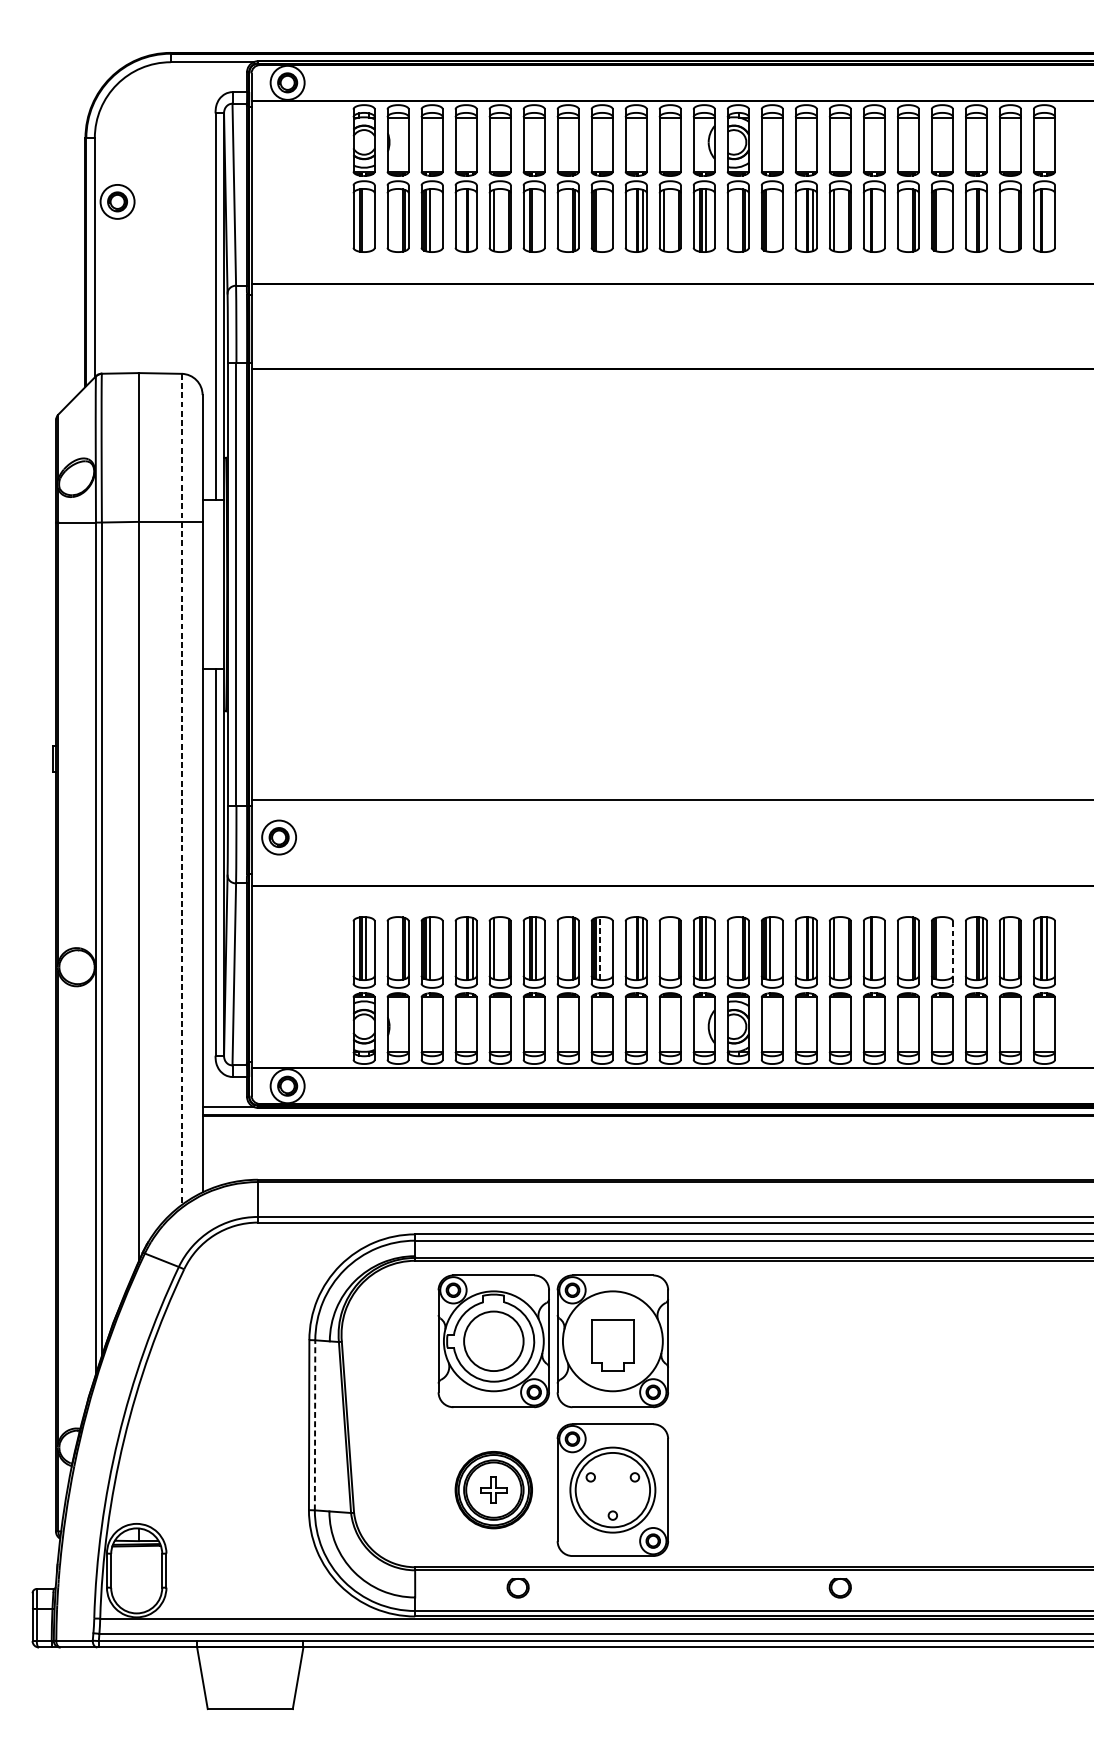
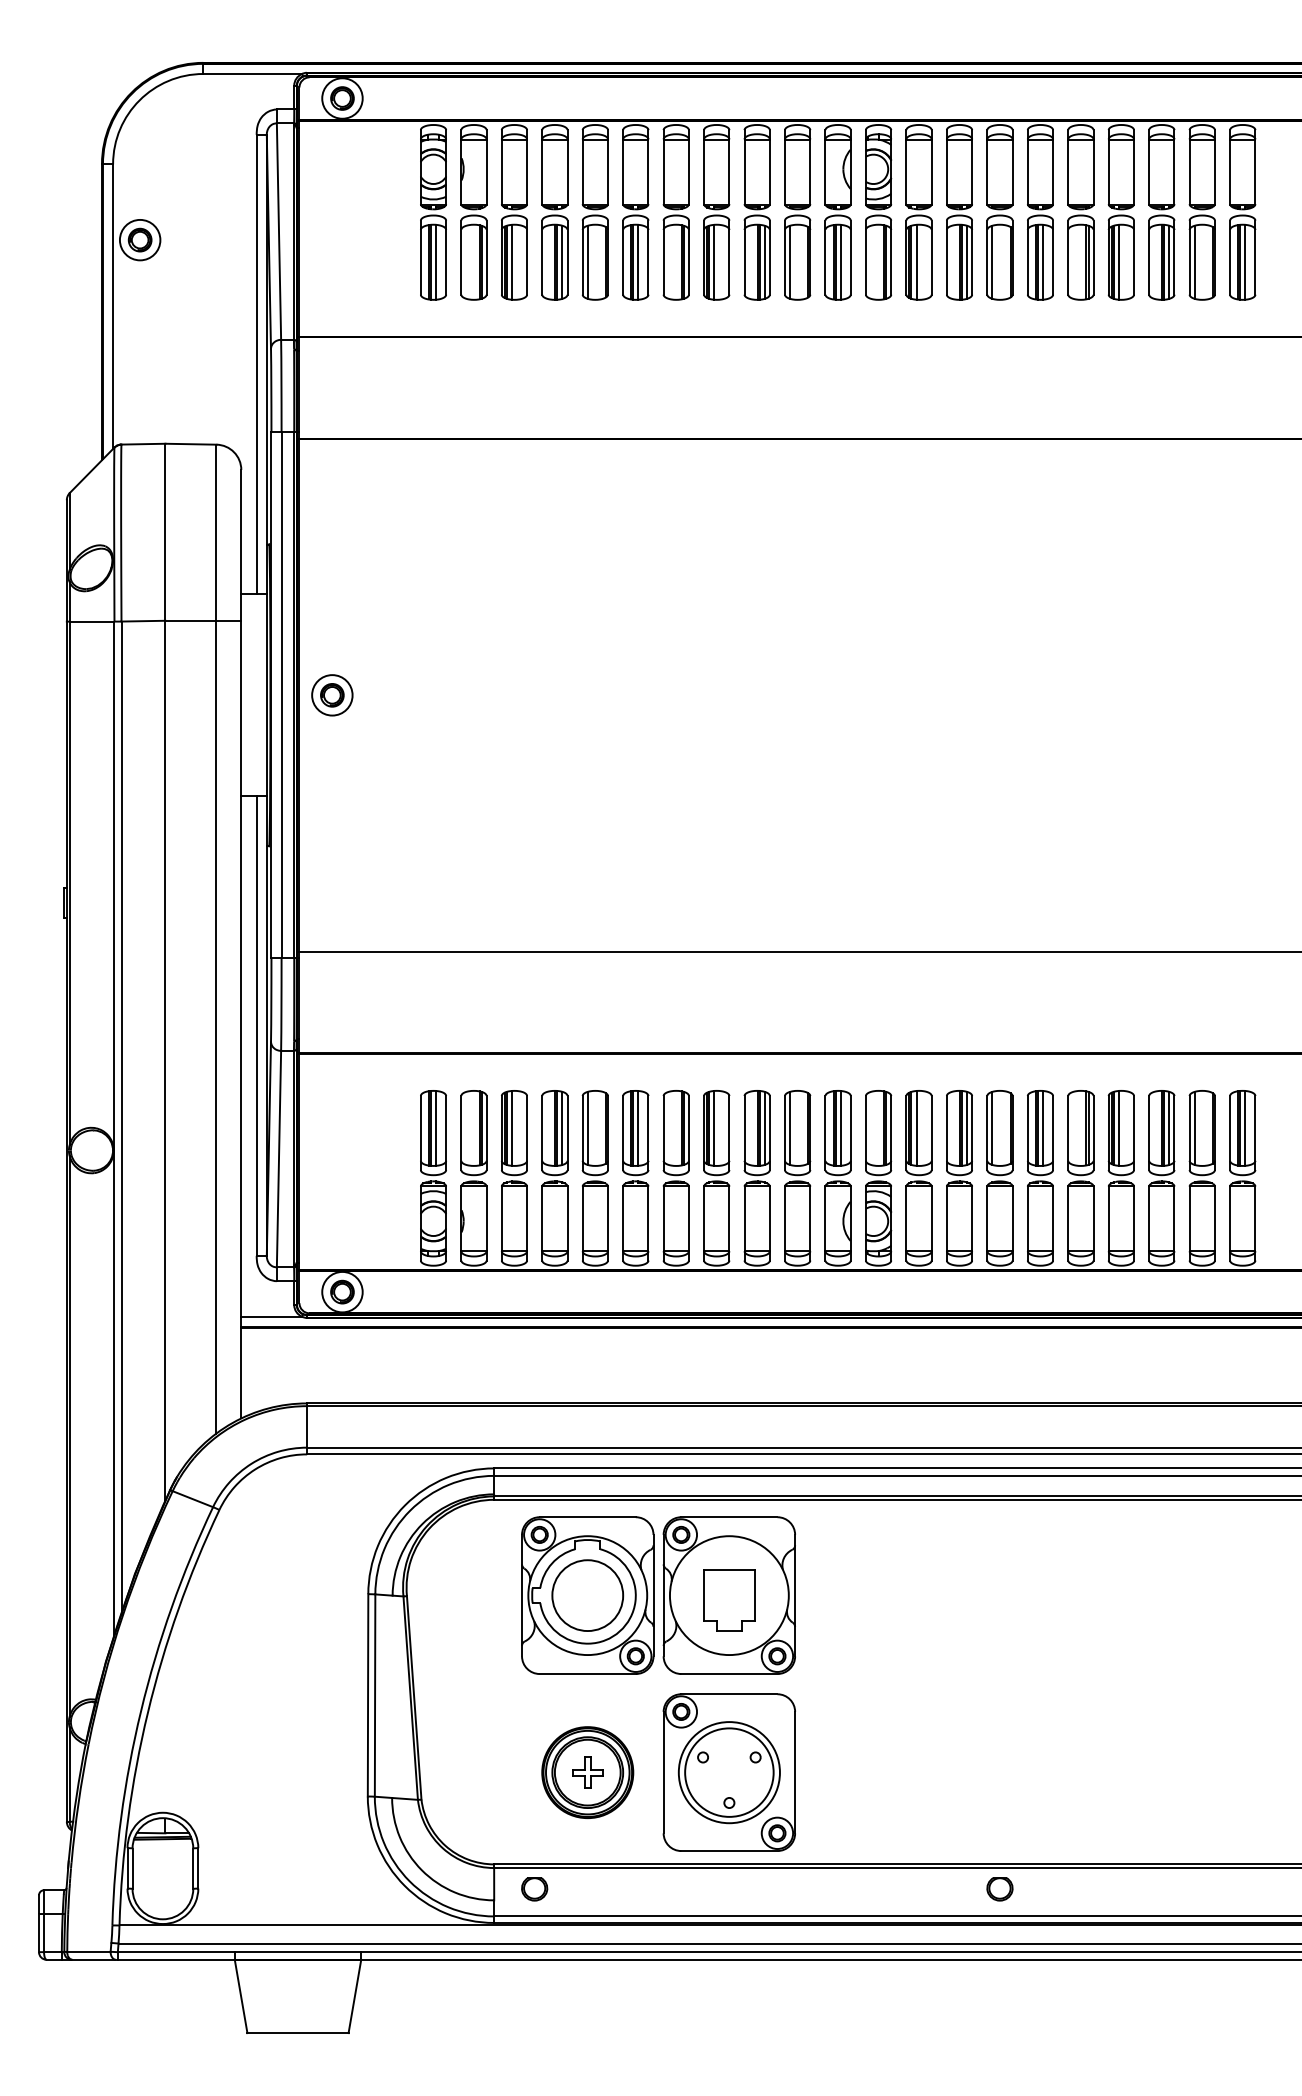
line: (366, 219) -> (436, 261), added
line: (472, 219) -> (562, 261), added
line: (536, 219) -> (638, 261), added
line: (600, 219) -> (714, 261), added
line: (770, 219) -> (916, 261), added
line: (876, 219) -> (1042, 261), added
line: (939, 219) -> (1118, 261), added
line: (982, 219) -> (1169, 261), added
line: (1003, 219) -> (1194, 261), added
line: (1046, 219) -> (1245, 261), added
line: (181, 789) -> (216, 939), dashed -> solid
part: (279, 837) -> (332, 695), moved
line: (600, 947) -> (714, 1127), dashed -> solid
line: (664, 947) -> (790, 1127), added
line: (876, 947) -> (1042, 1127), added
line: (939, 947) -> (1118, 1127), added
line: (953, 952) -> (1134, 1133), dashed -> solid
line: (315, 1425) -> (375, 1695), dashed -> solid
part: (517, 1588) -> (534, 1889), moved

